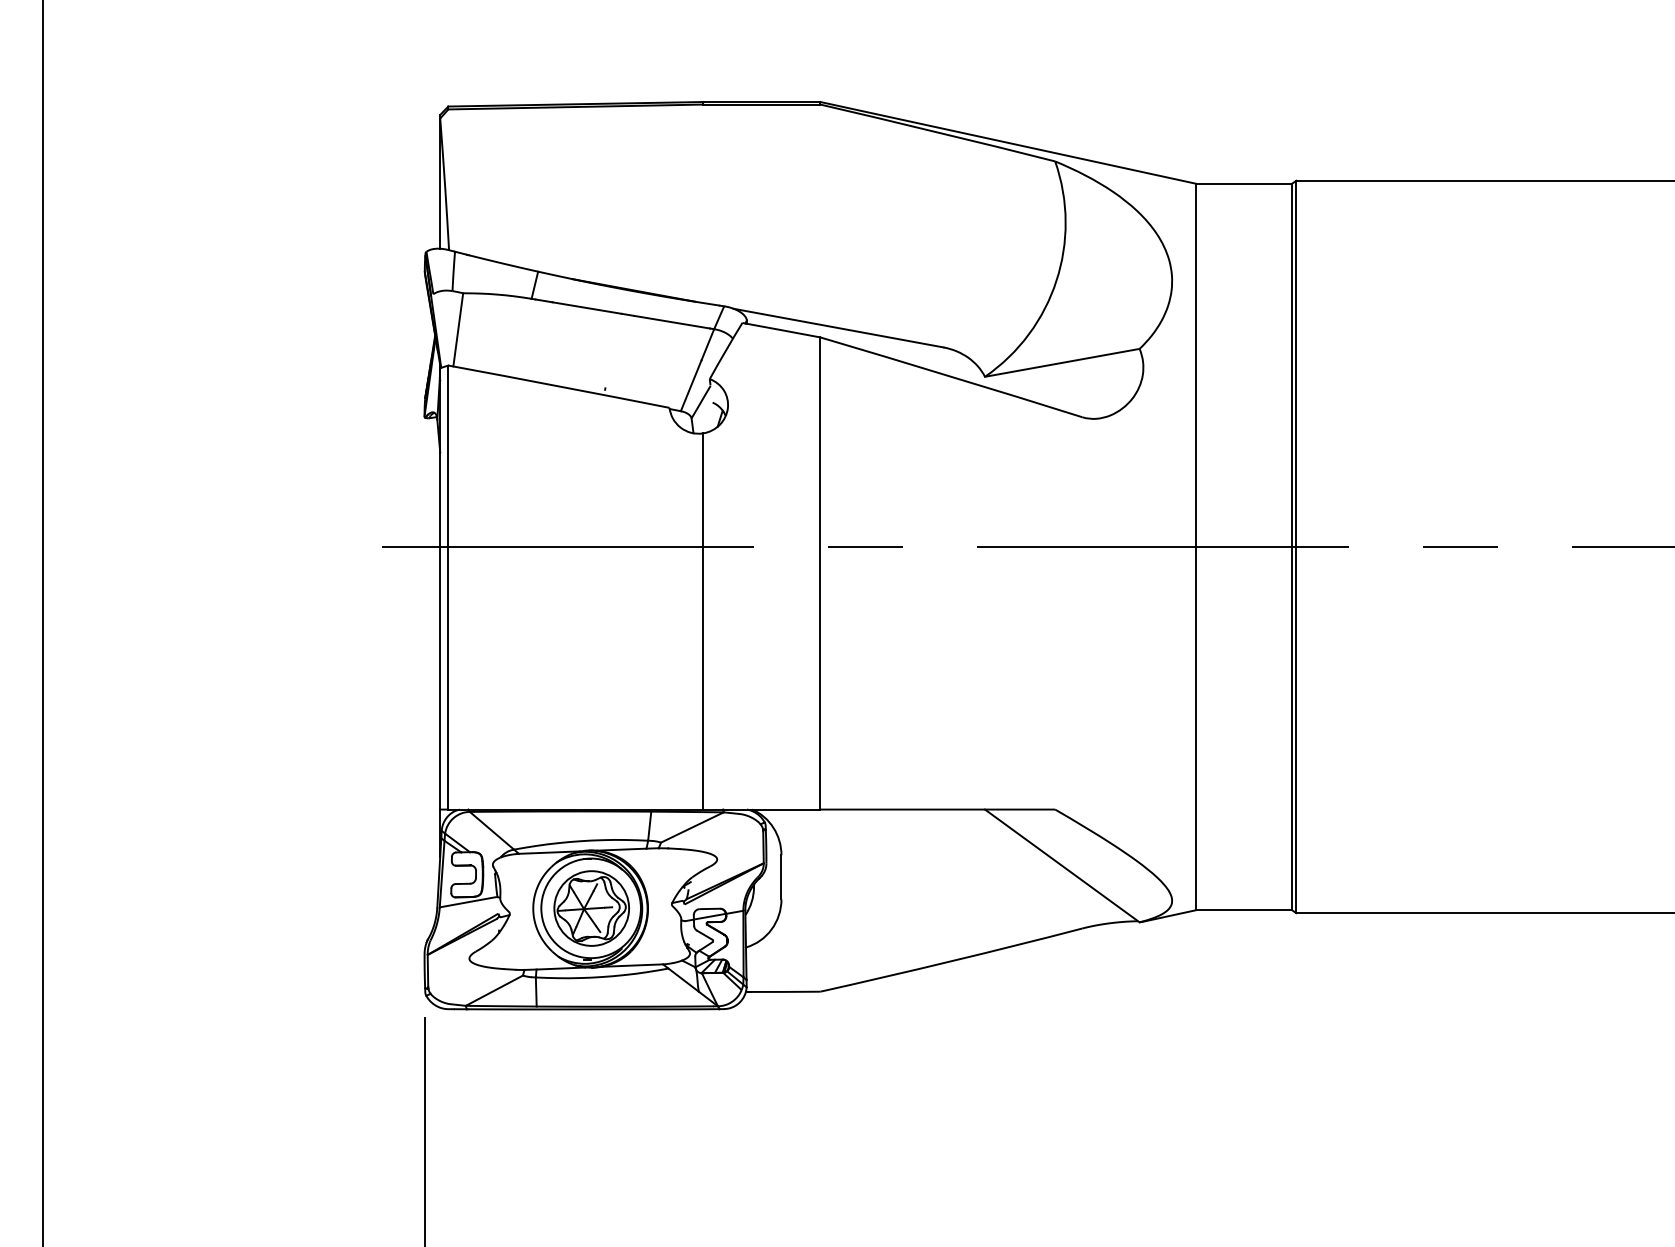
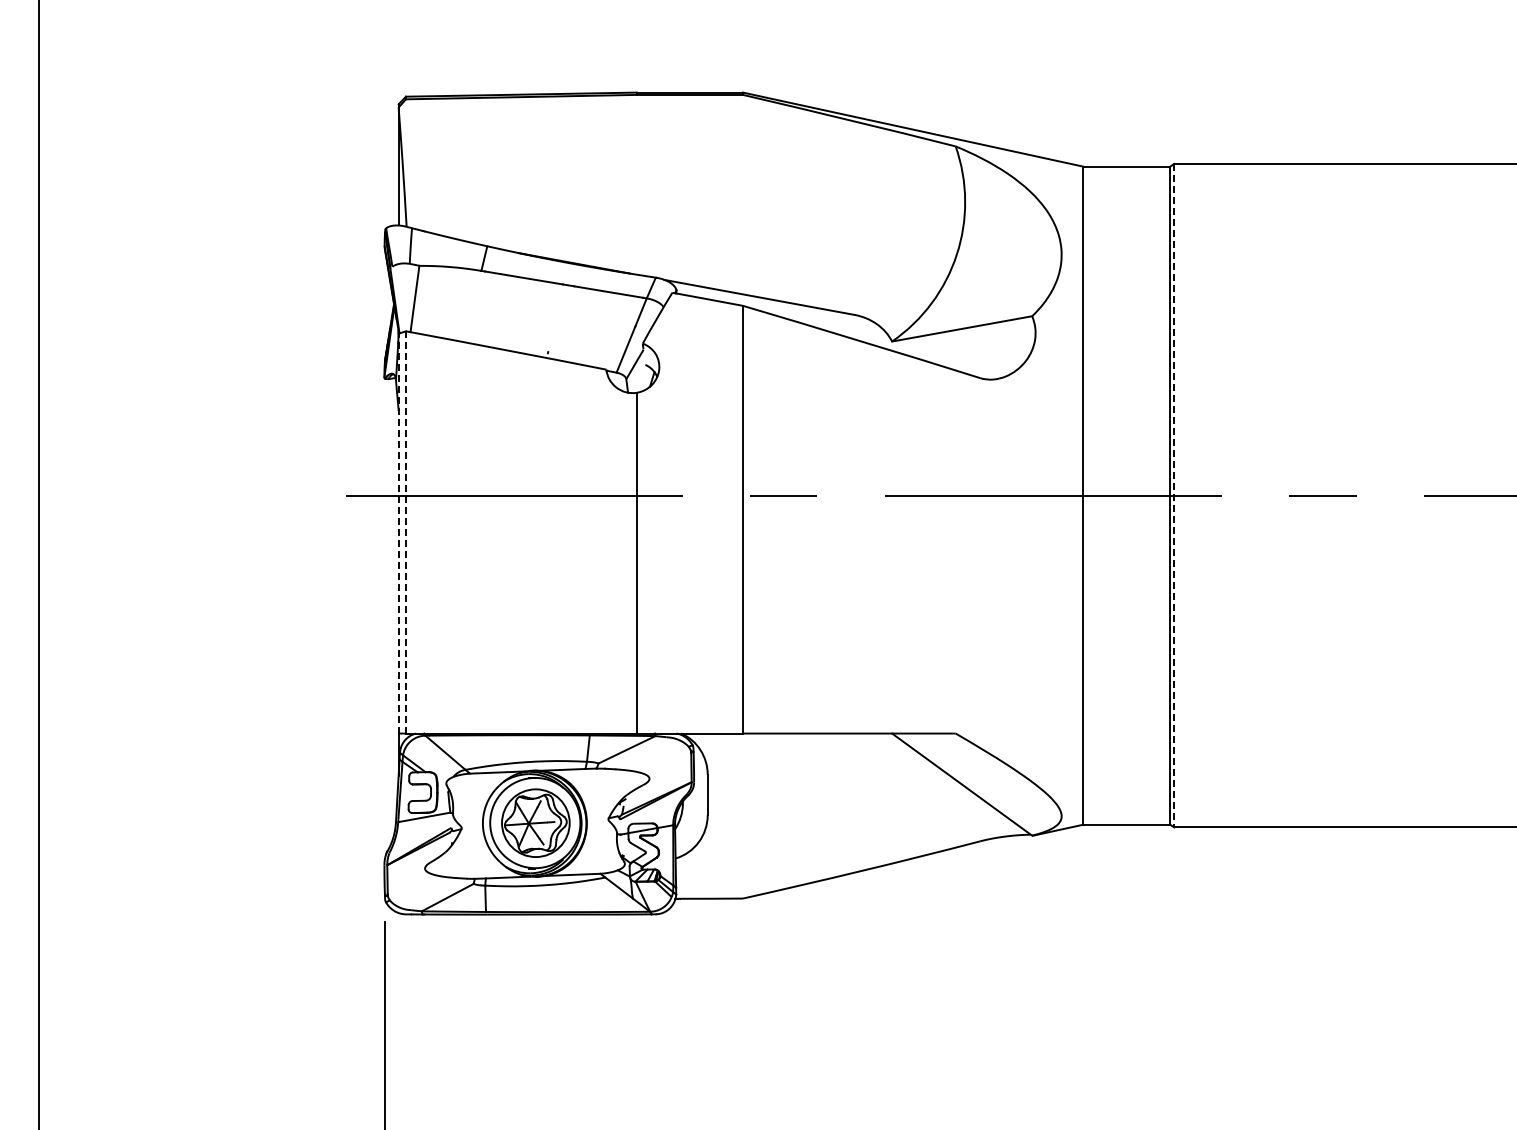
line: (1296, 546) -> (1174, 495), solid -> dashed
line: (447, 587) -> (405, 532), solid -> dashed
line: (440, 588) -> (398, 533), solid -> dashed

